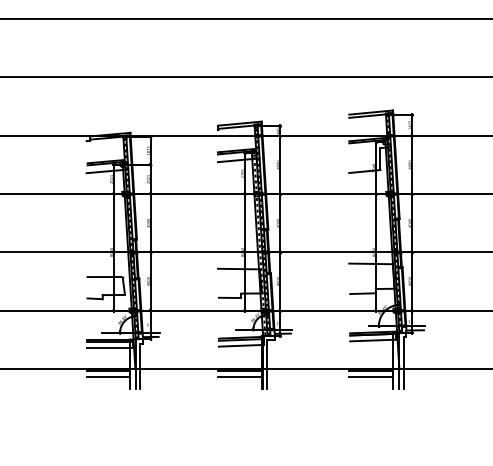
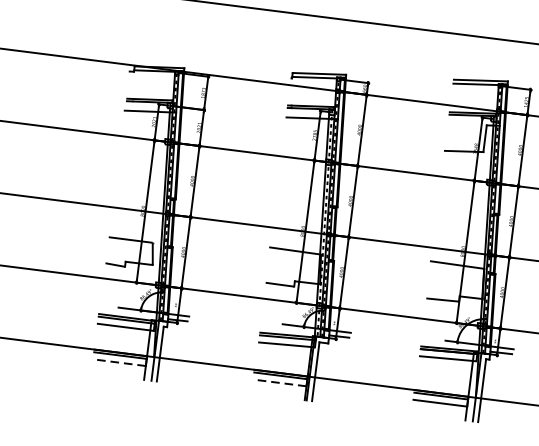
line: (108, 377) -> (119, 363), solid -> dashed
line: (239, 377) -> (279, 383), solid -> dashed

